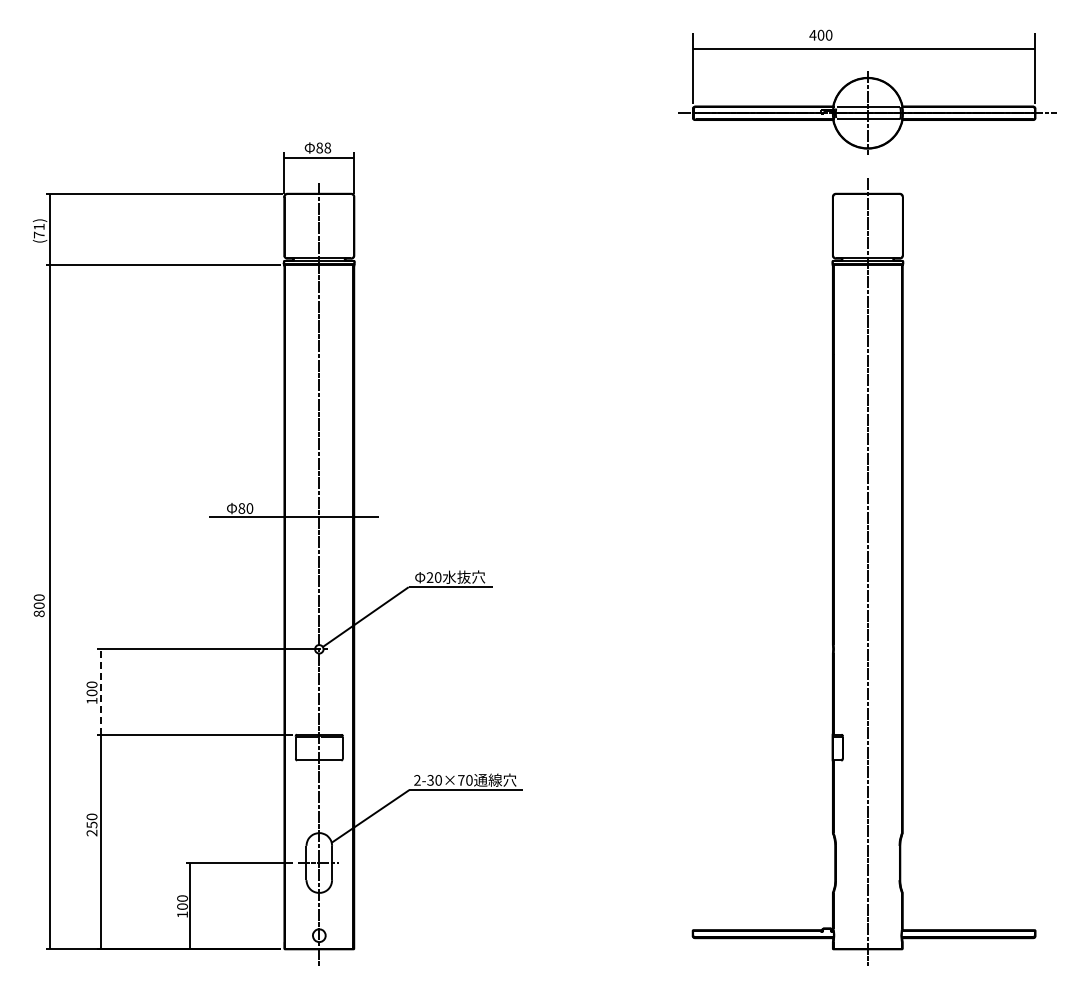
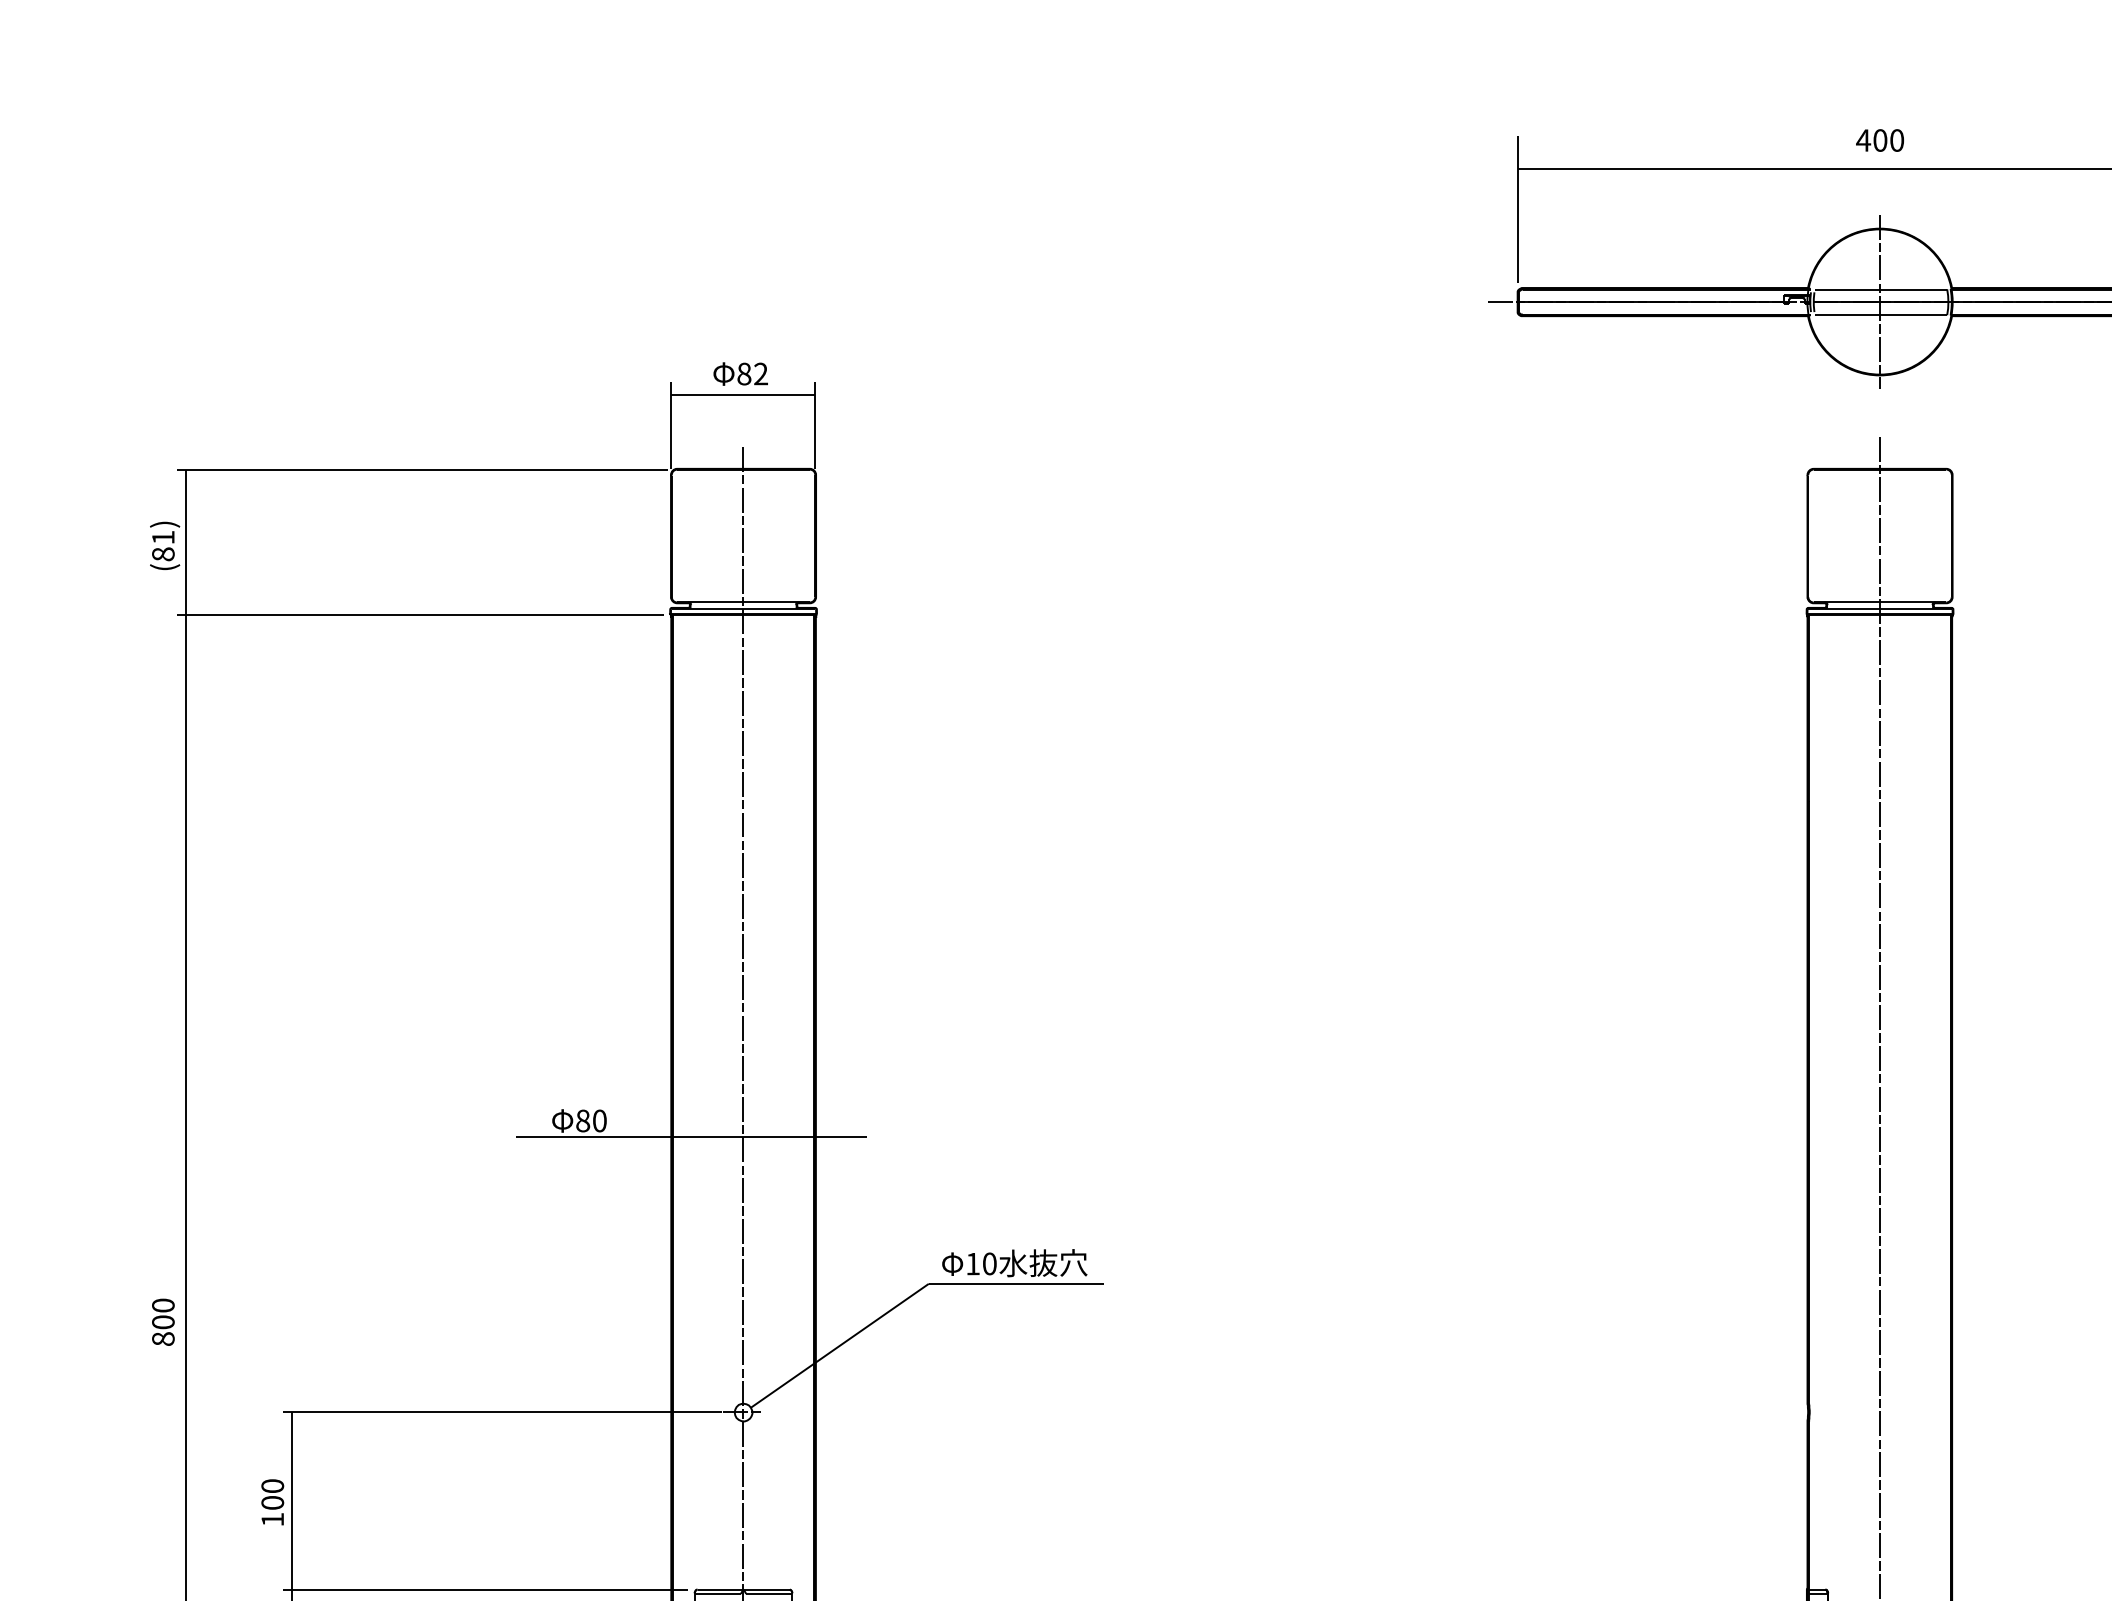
text: (820, 34) -> (1879, 138), moved
text: (327, 147) -> (760, 372), 88 -> 82
text: (38, 234) -> (161, 553), (71) -> (81)
text: (429, 577) -> (971, 1263), 20 -> 10
line: (101, 692) -> (292, 1502), dashed -> solid

